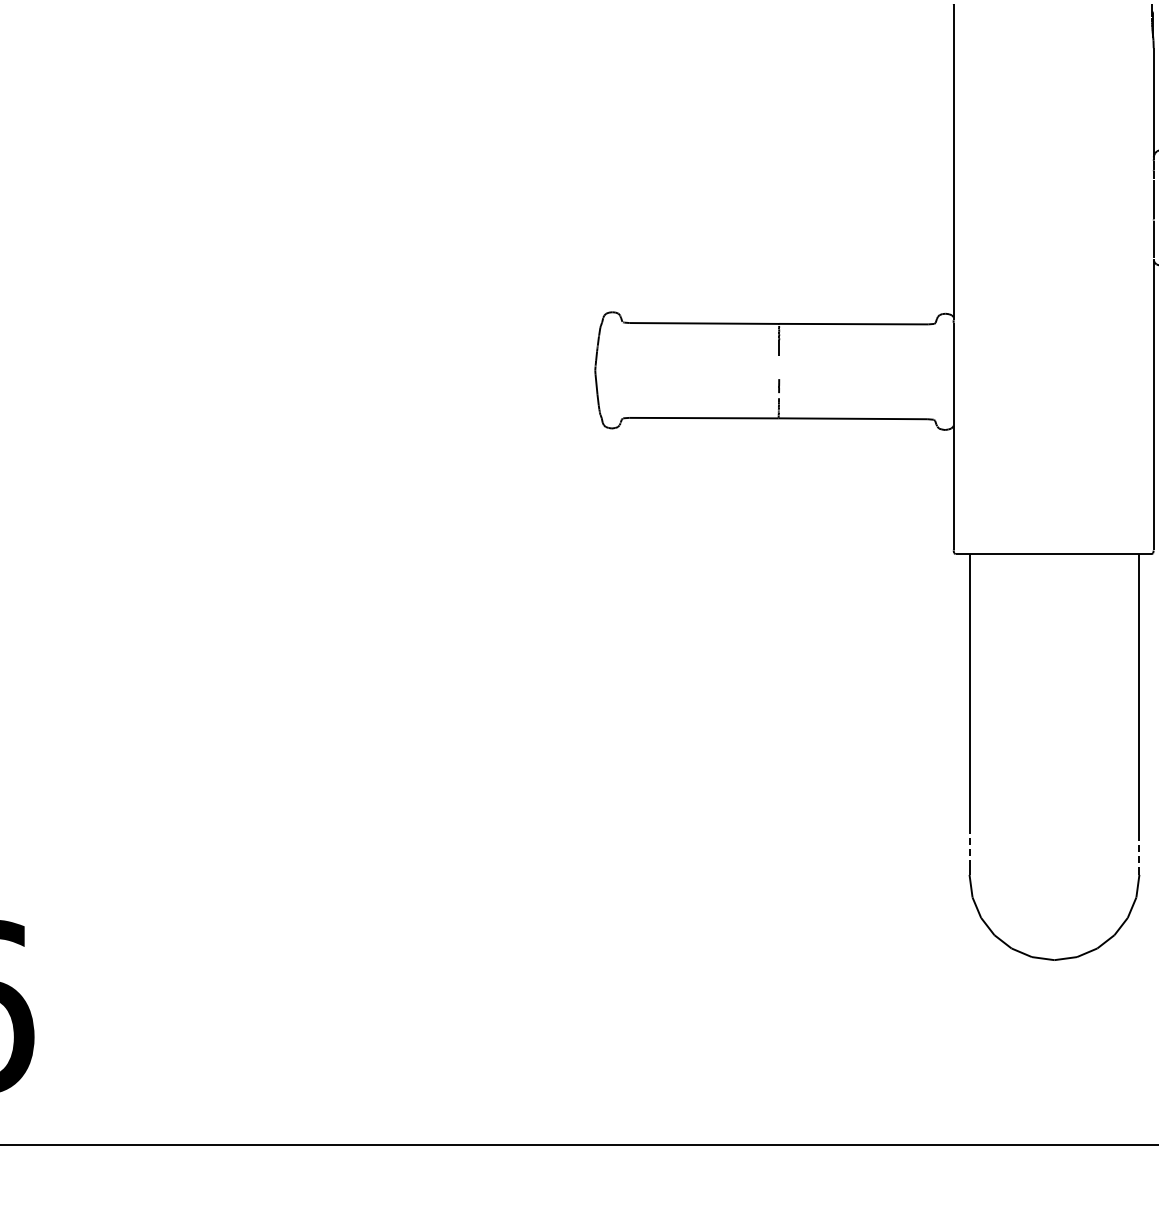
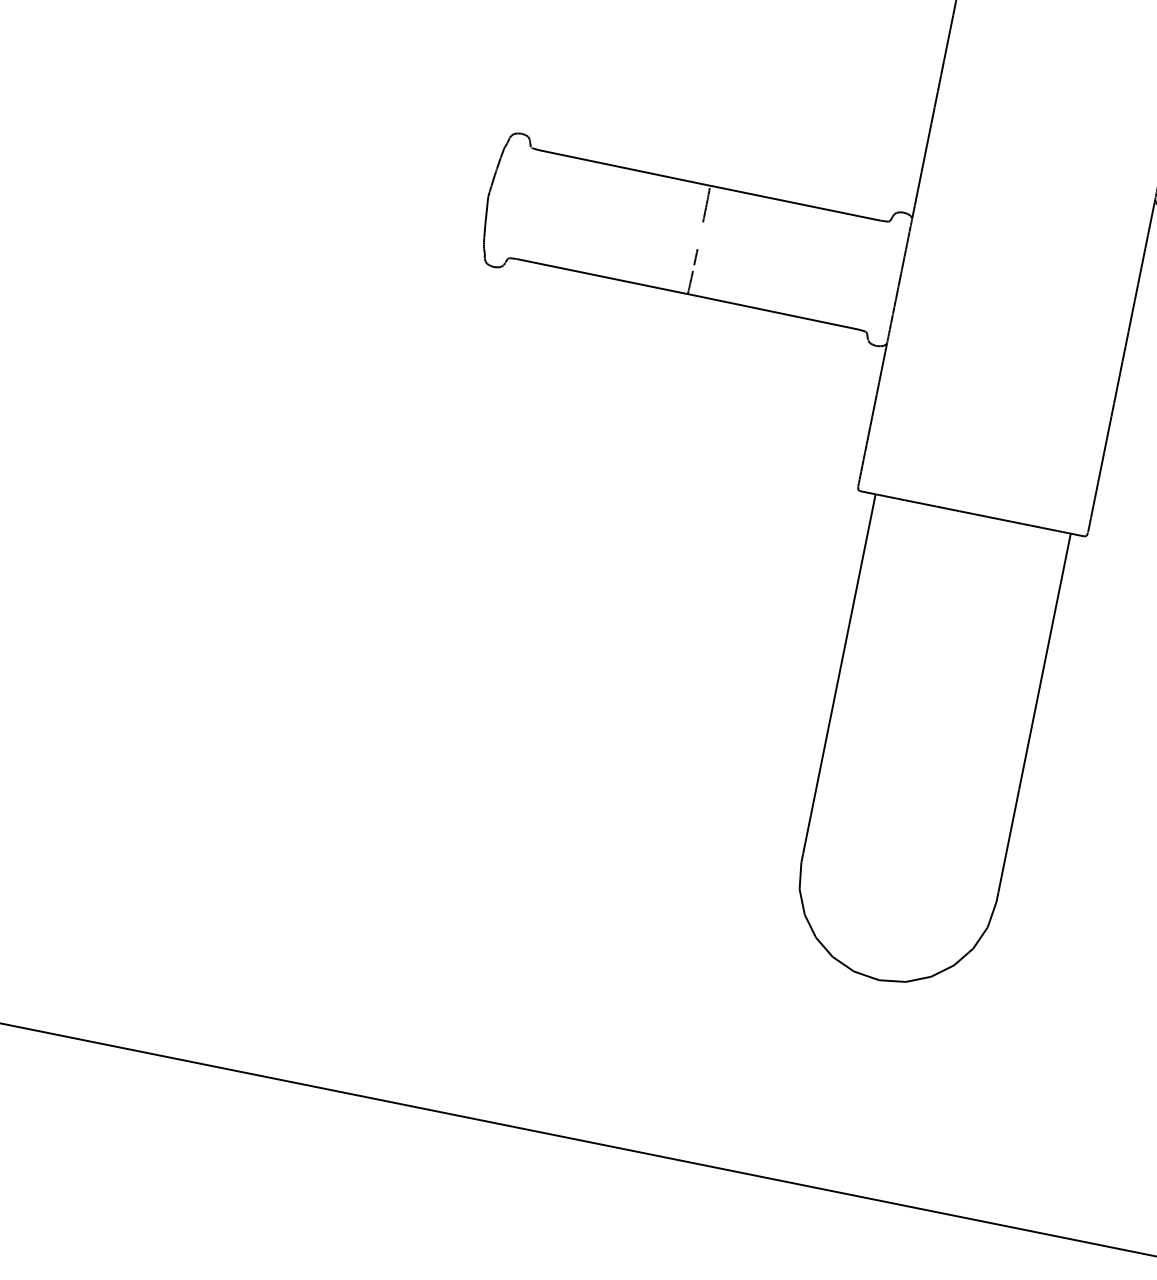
line: (969, 849) -> (807, 833), dashed -> solid
line: (1139, 850) -> (1002, 873), dashed -> solid

